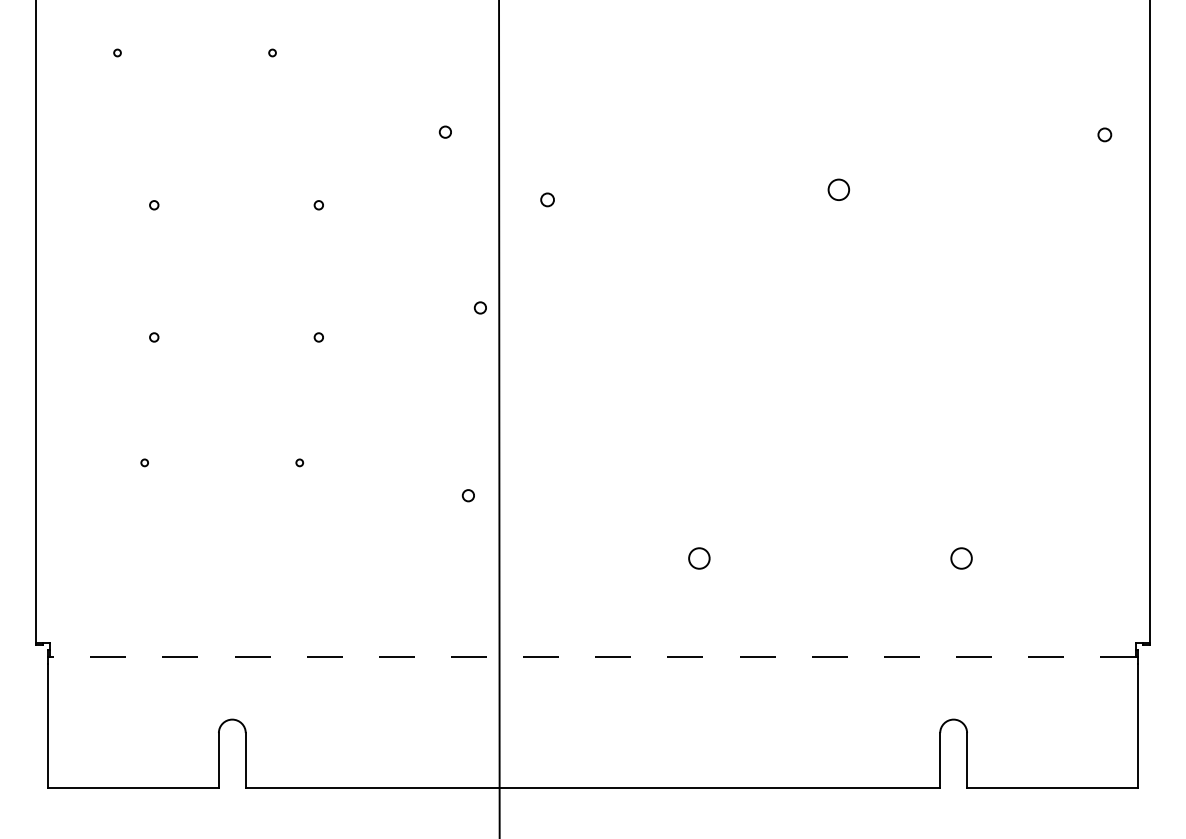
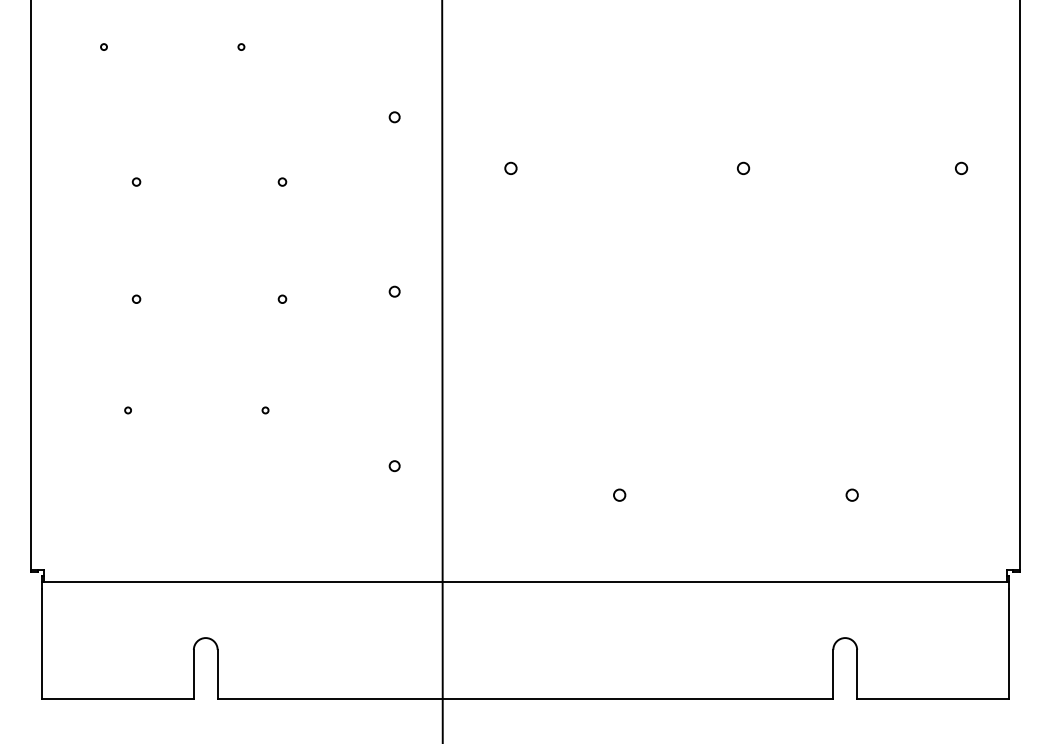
circle: (1104, 134) -> (961, 168), moved
circle: (838, 189) -> (743, 168), size x0.62
circle: (547, 199) -> (510, 168), moved
circle: (479, 307) -> (393, 291), moved
circle: (467, 495) -> (393, 465), moved
circle: (698, 558) -> (619, 495), size x0.62
circle: (961, 558) -> (852, 495), size x0.62
line: (592, 656) -> (525, 582), dashed -> solid

